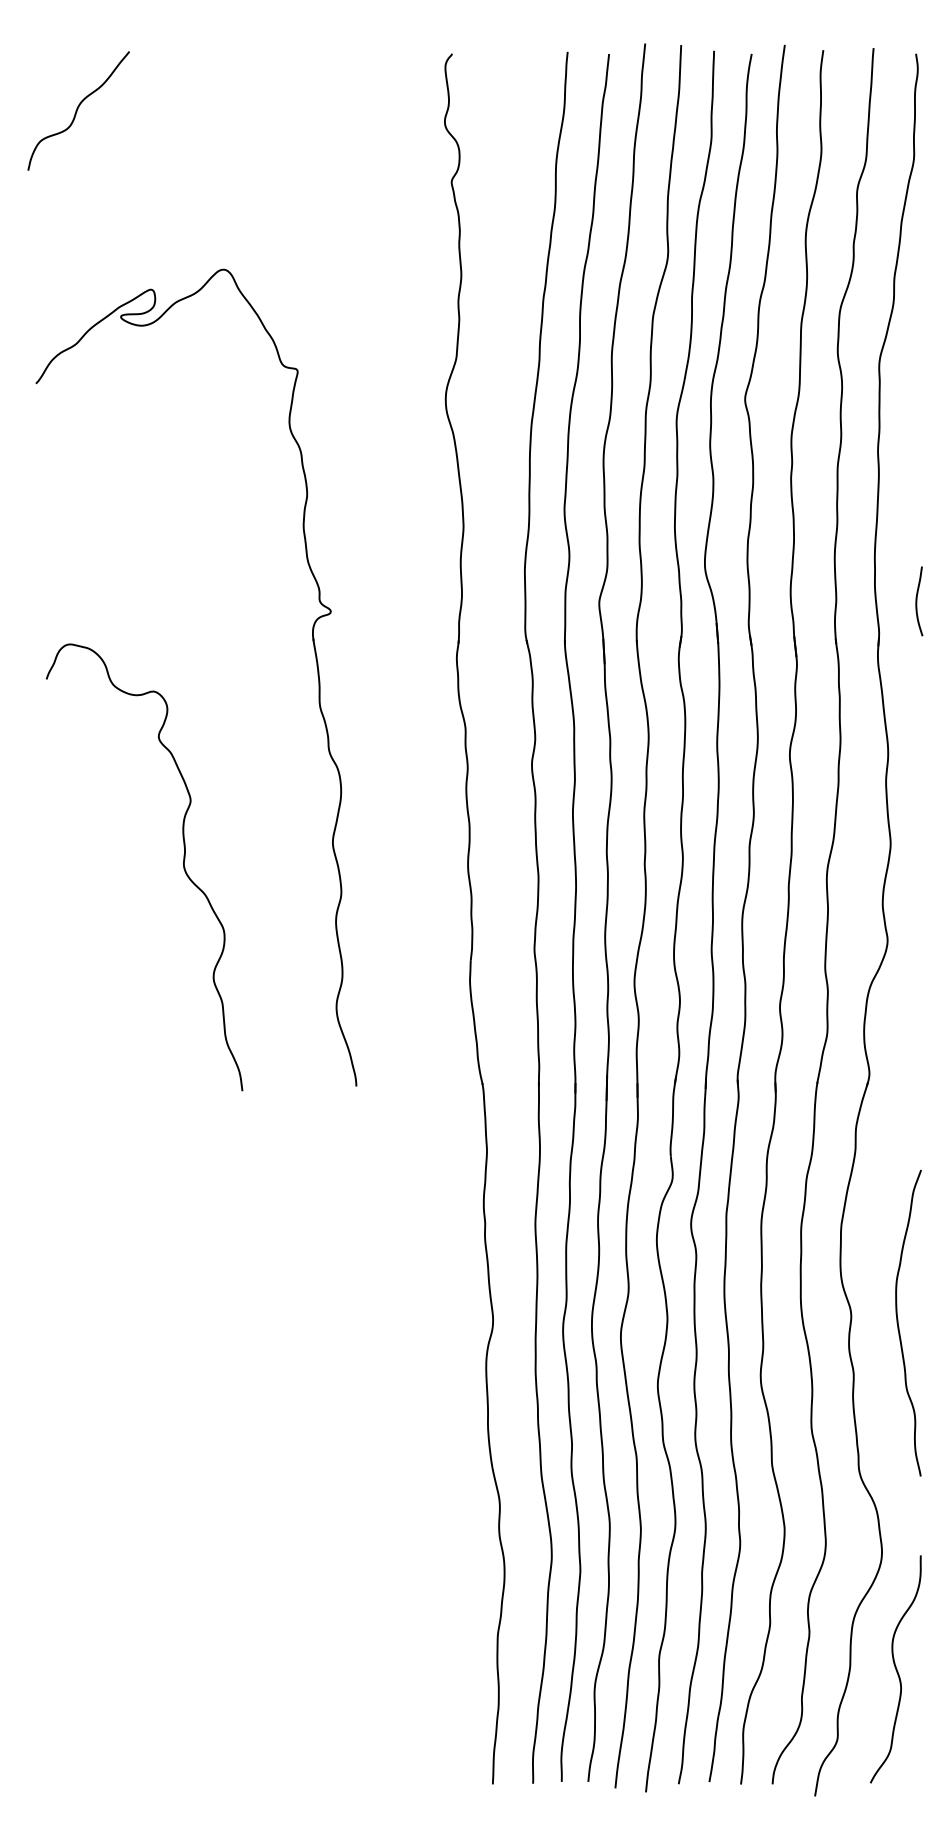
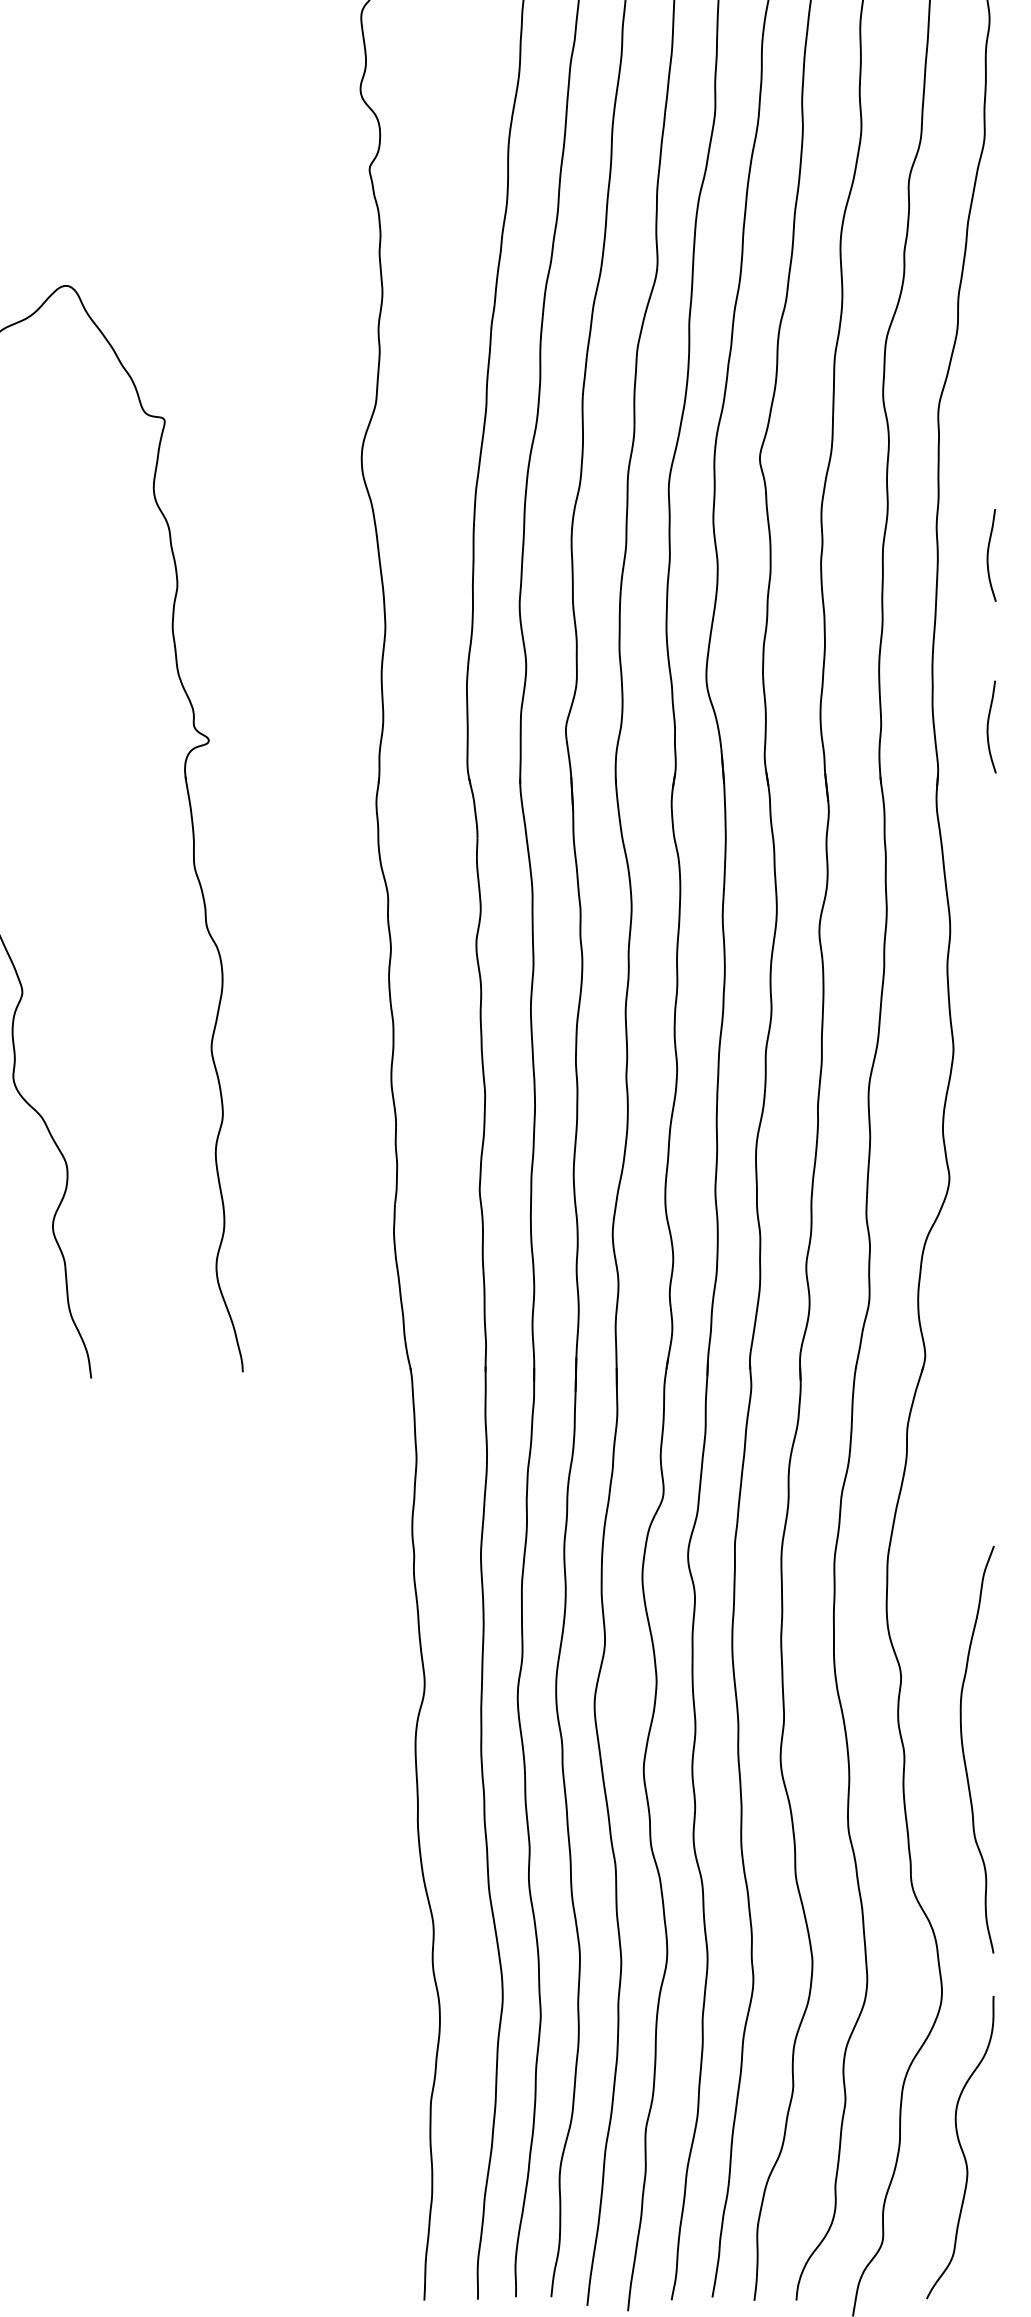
curve: (917, 472) -> (989, 555), added
curve: (899, 1326) -> (965, 1754), moved

